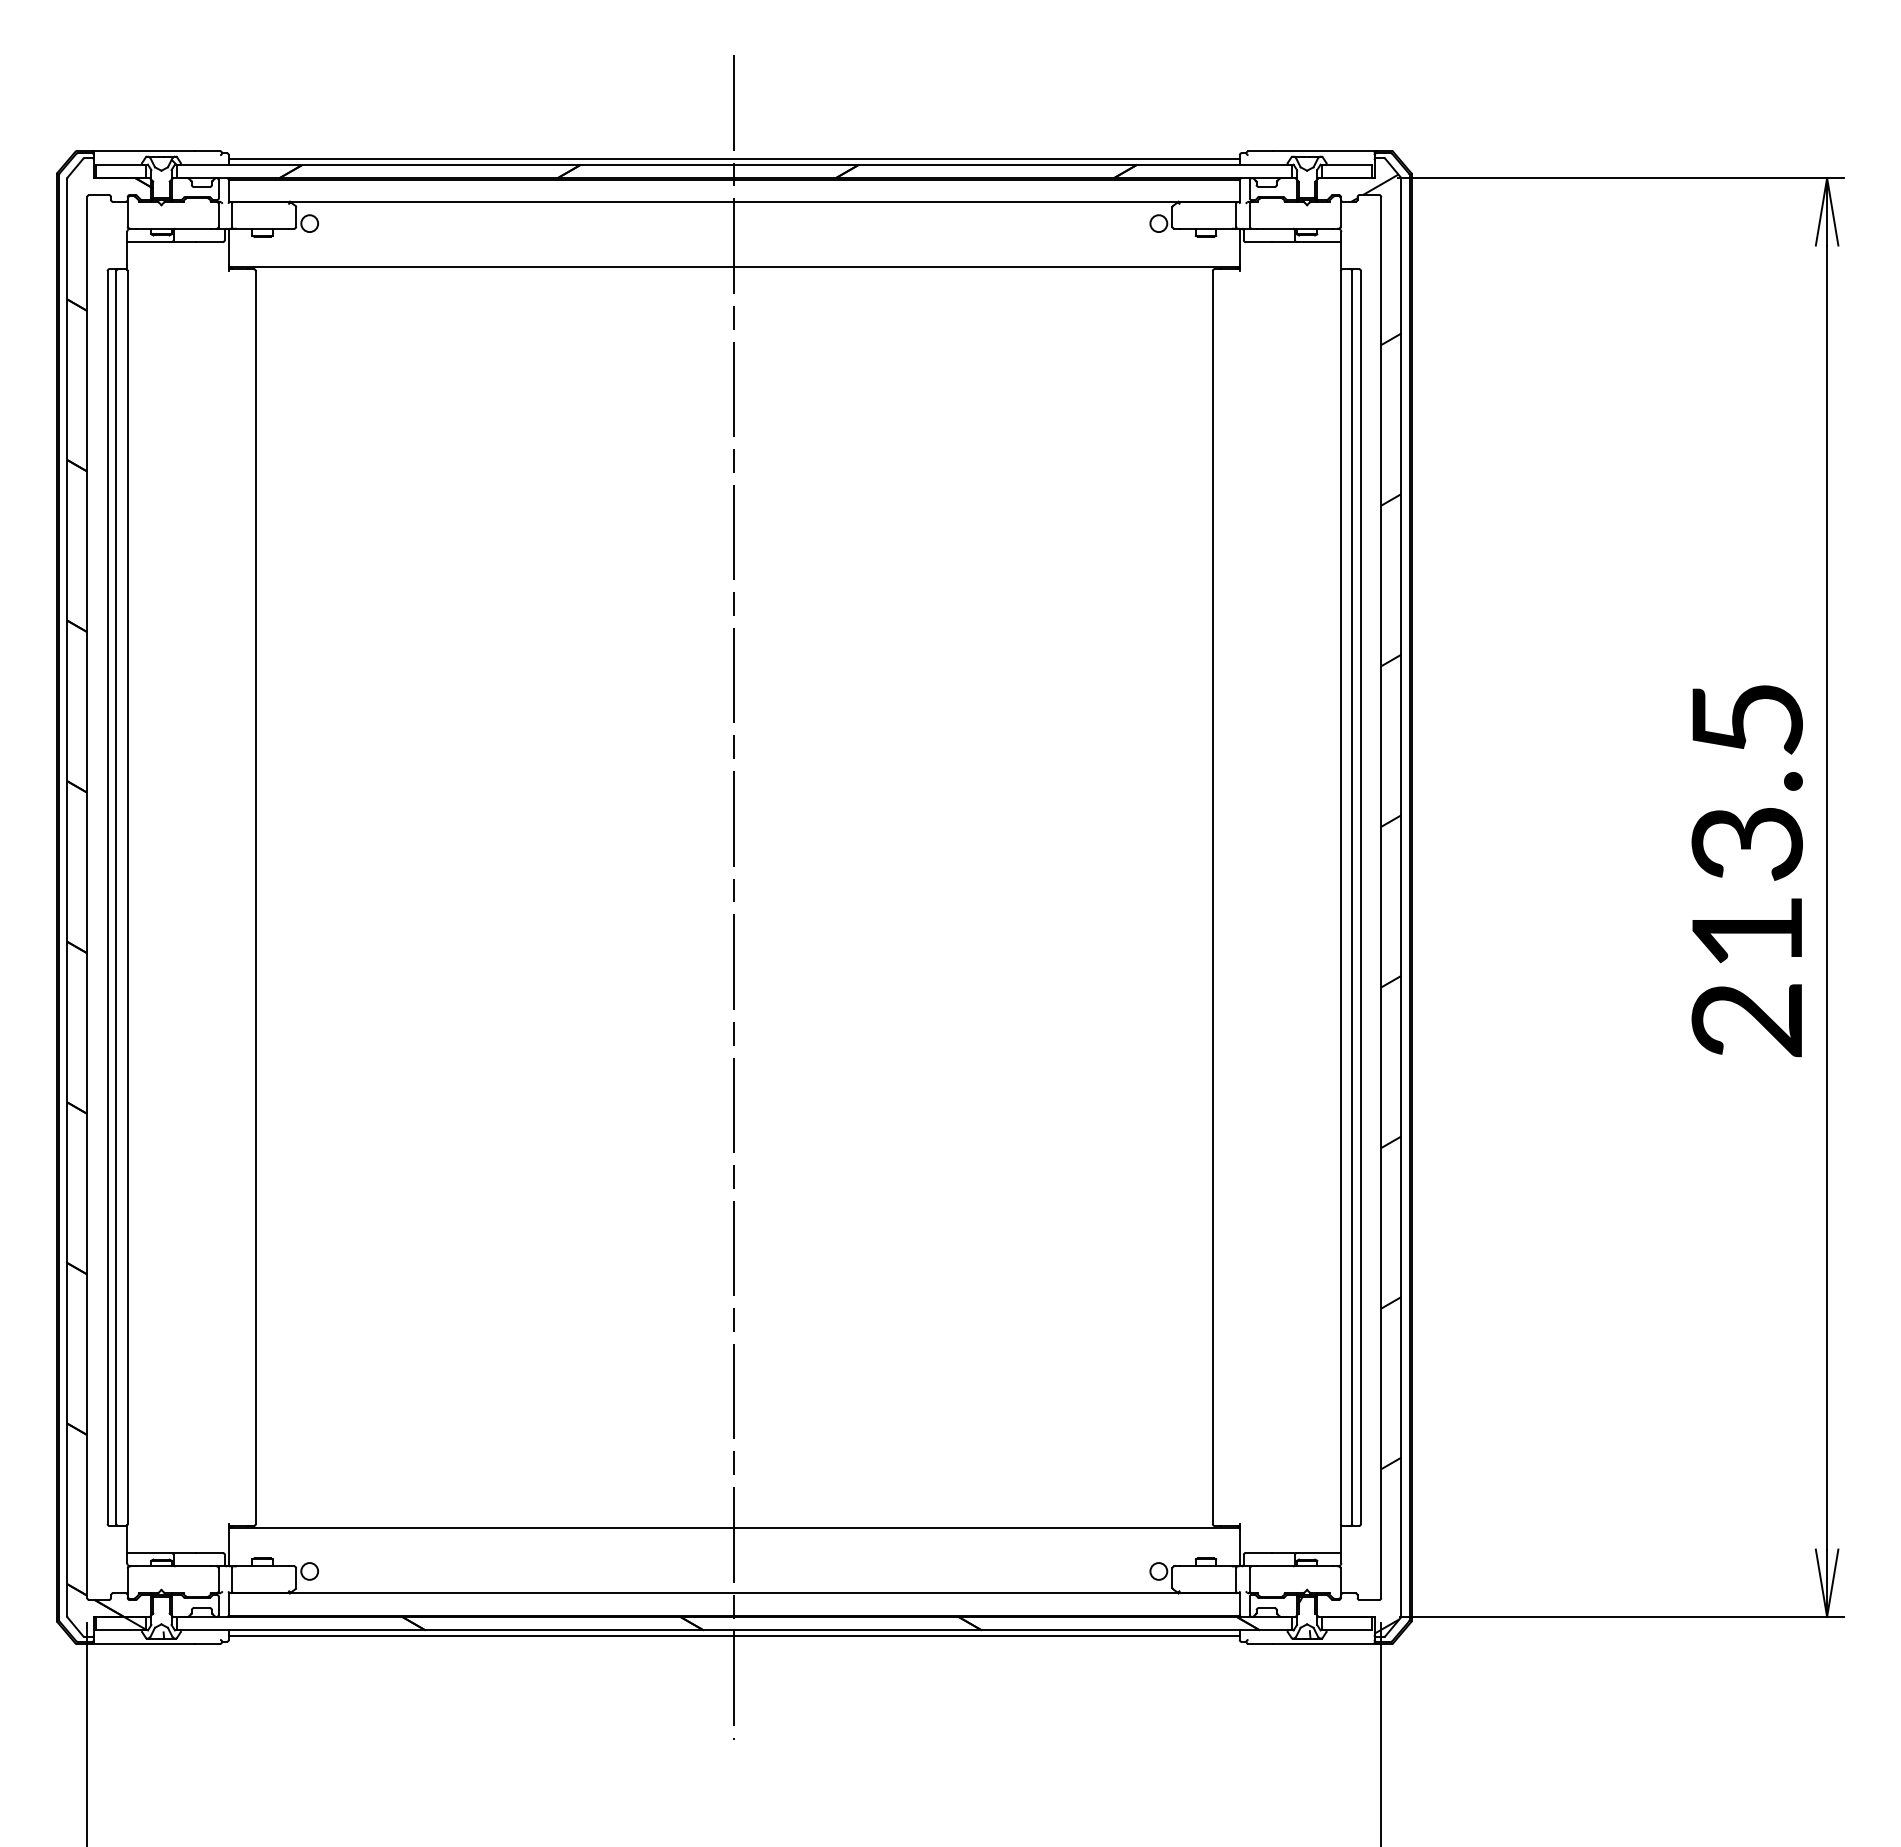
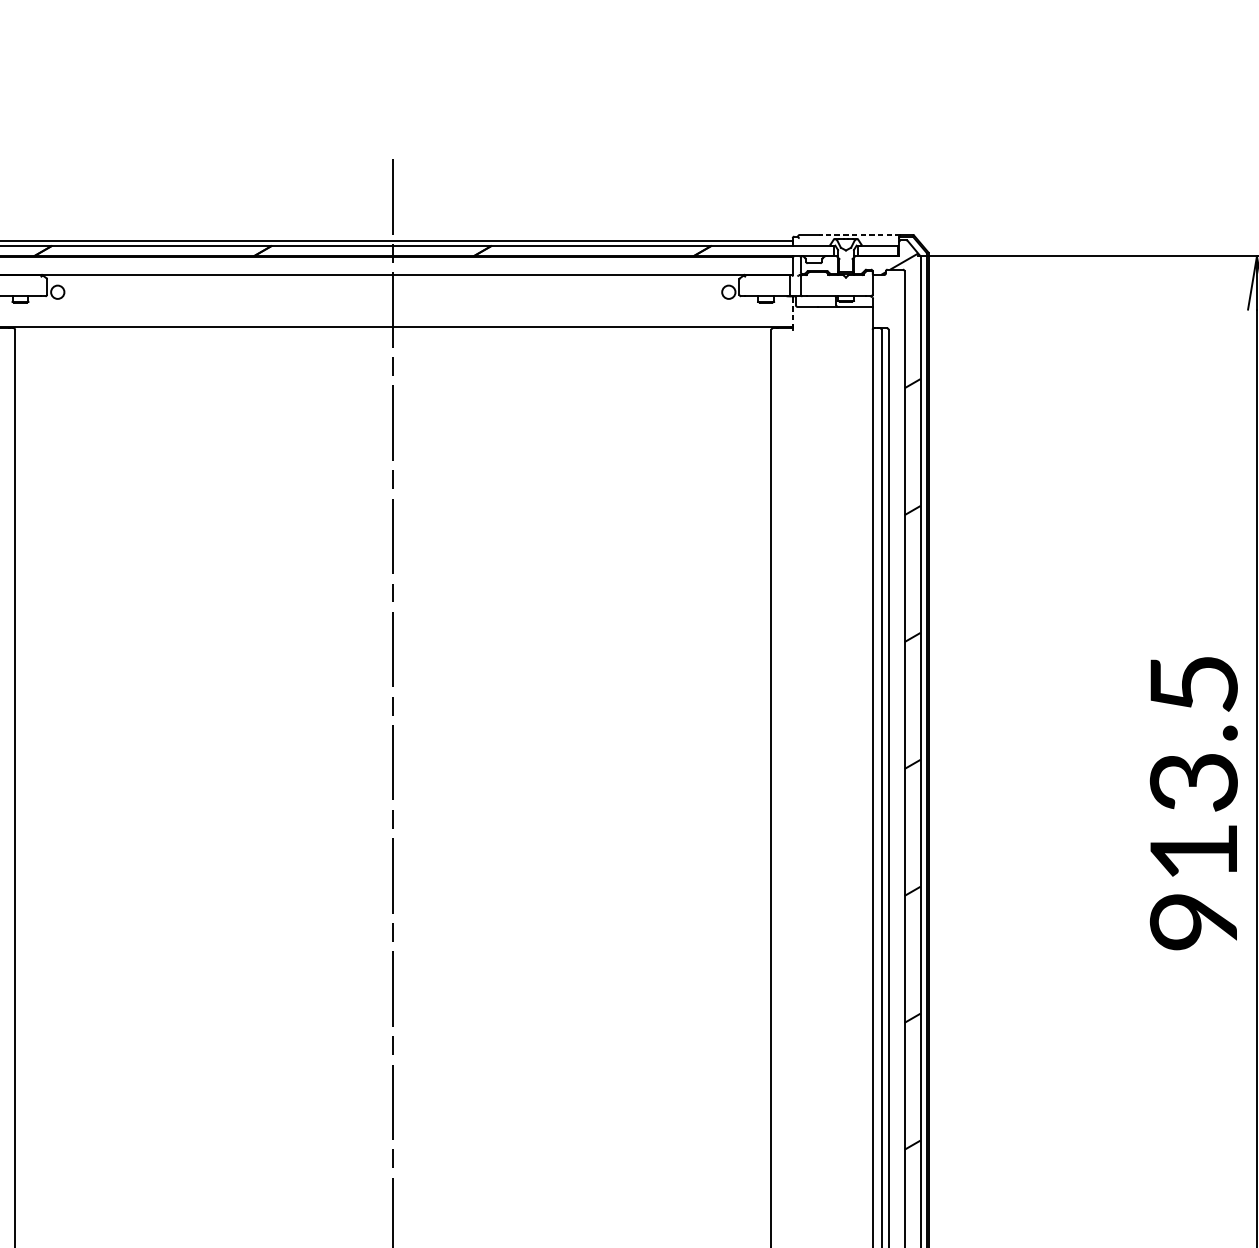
line: (1324, 151) -> (859, 235), solid -> dashed
line: (1239, 248) -> (792, 311), solid -> dashed
text: (1746, 1020) -> (1193, 922), 213.5 -> 913.5

